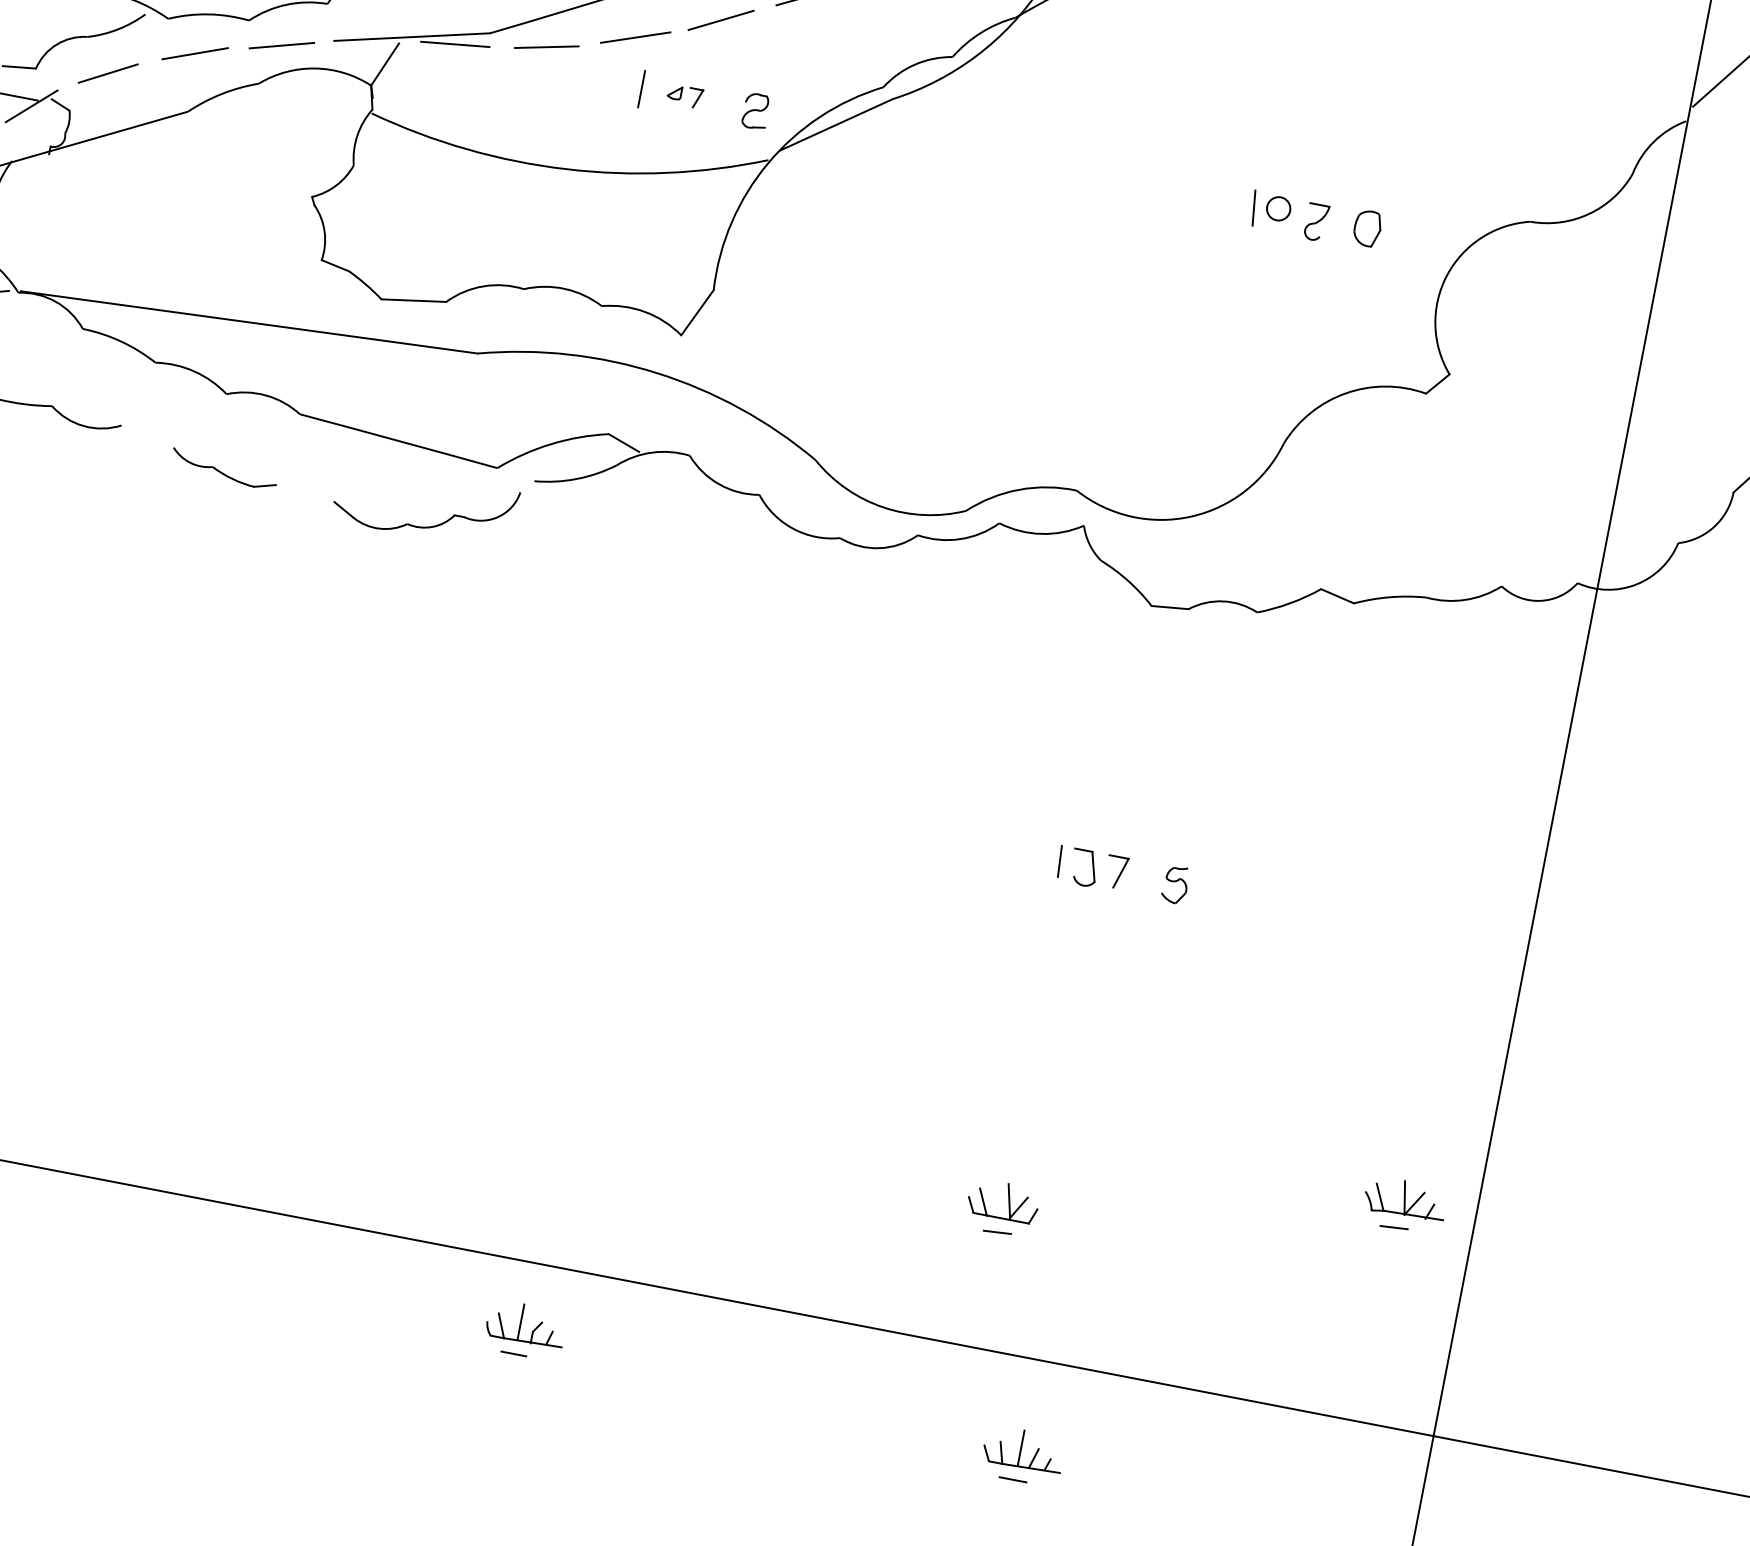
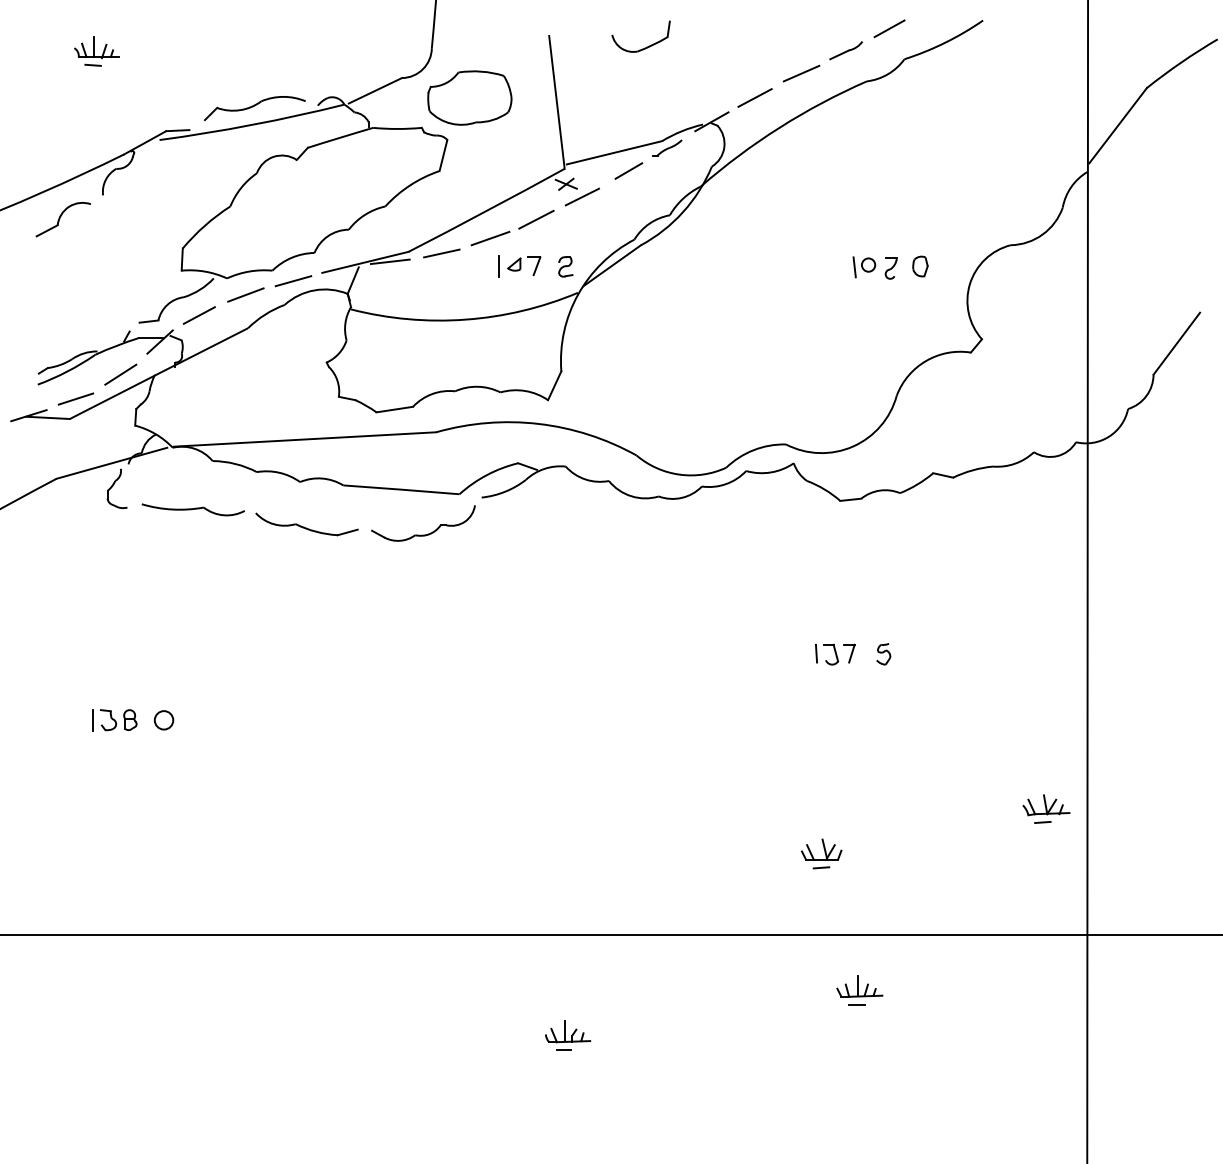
part: (685, 95) -> (524, 265), size x1.67
part: (223, 469) -> (306, 524), size x1.67
part: (526, 1330) -> (568, 1035), moved

